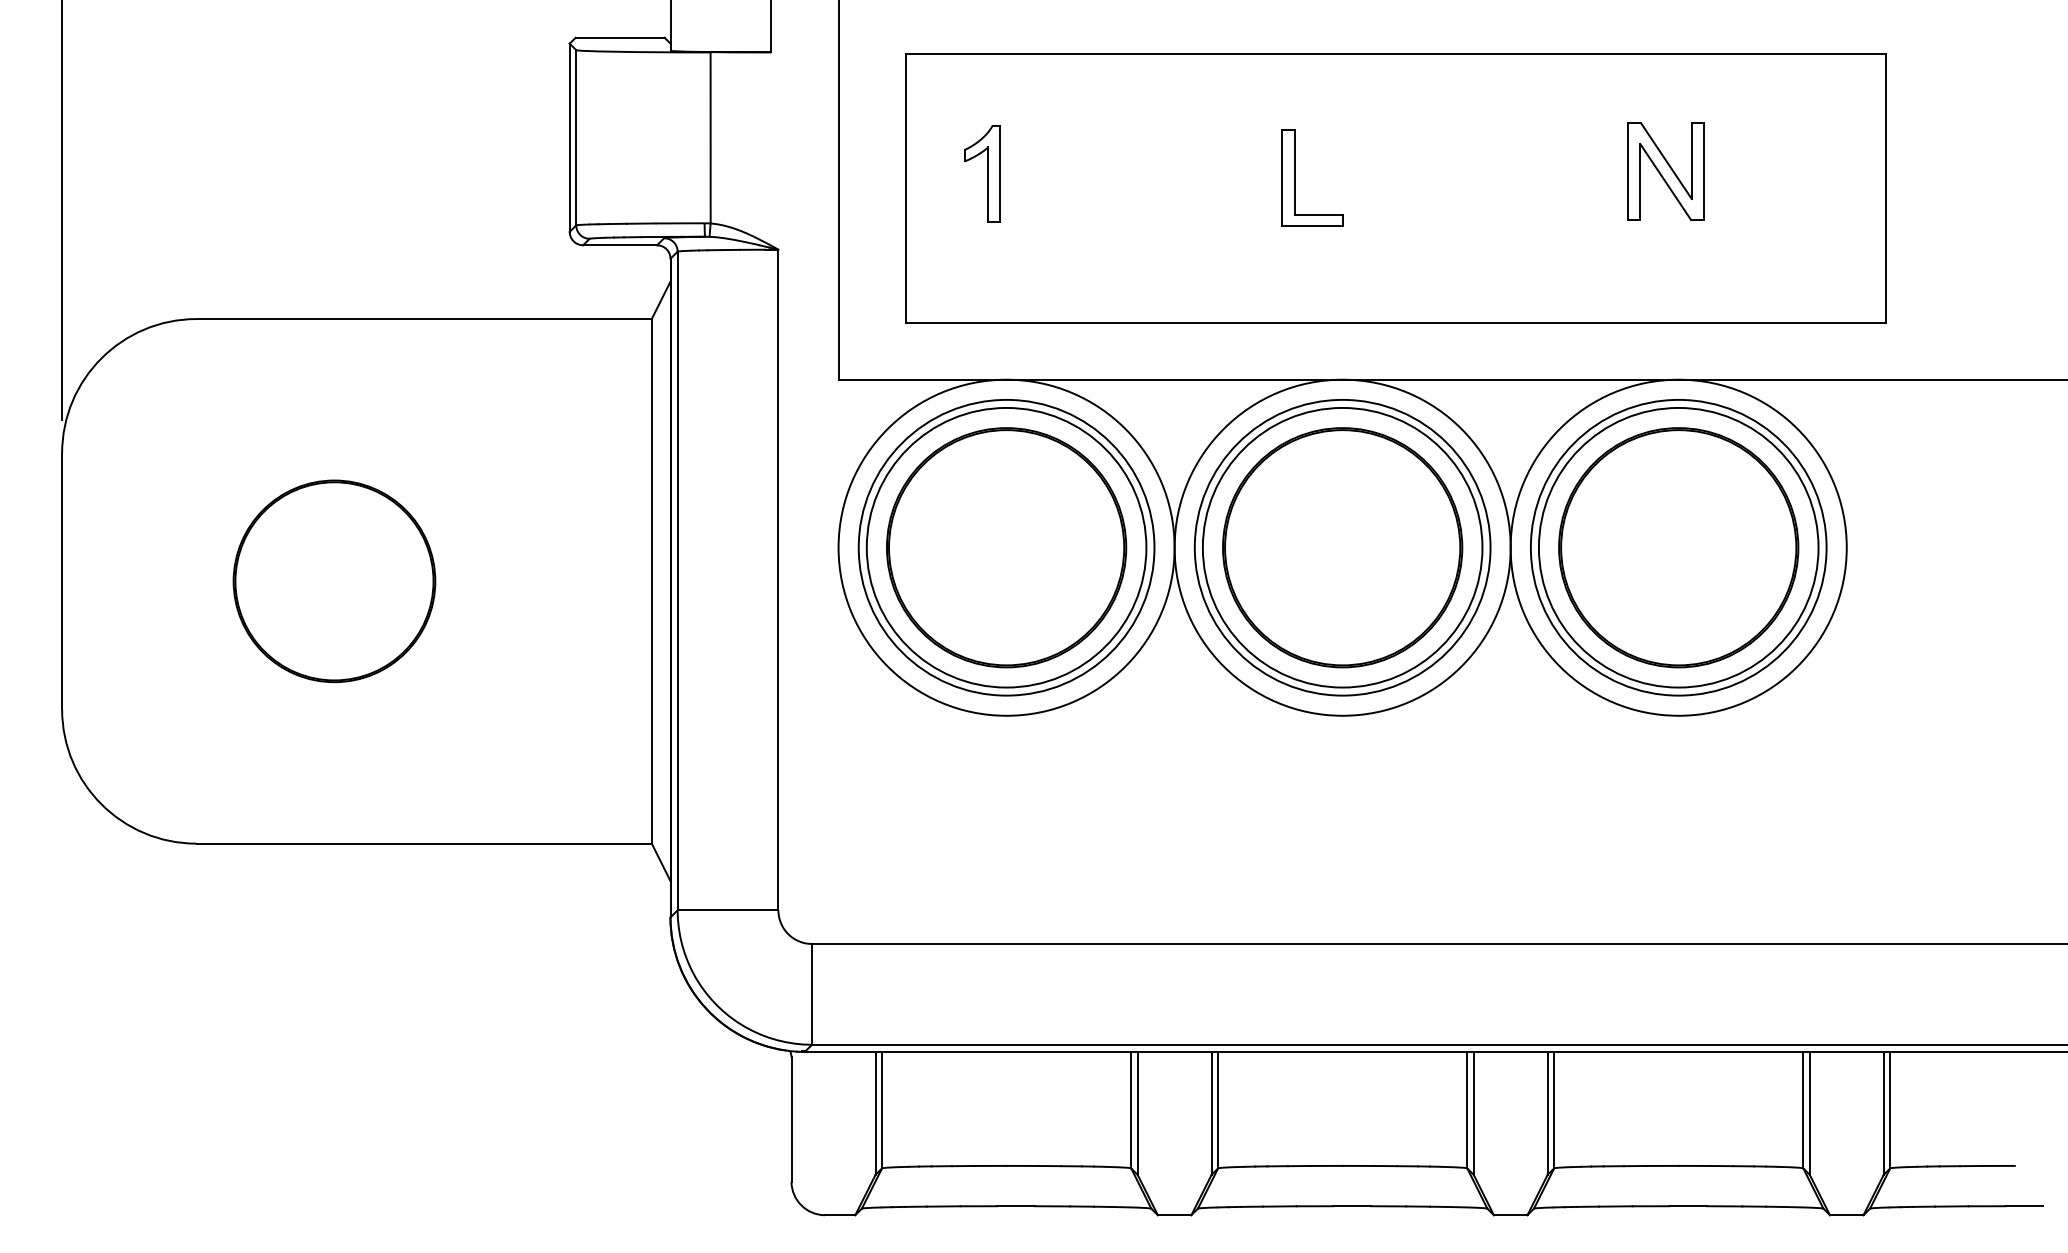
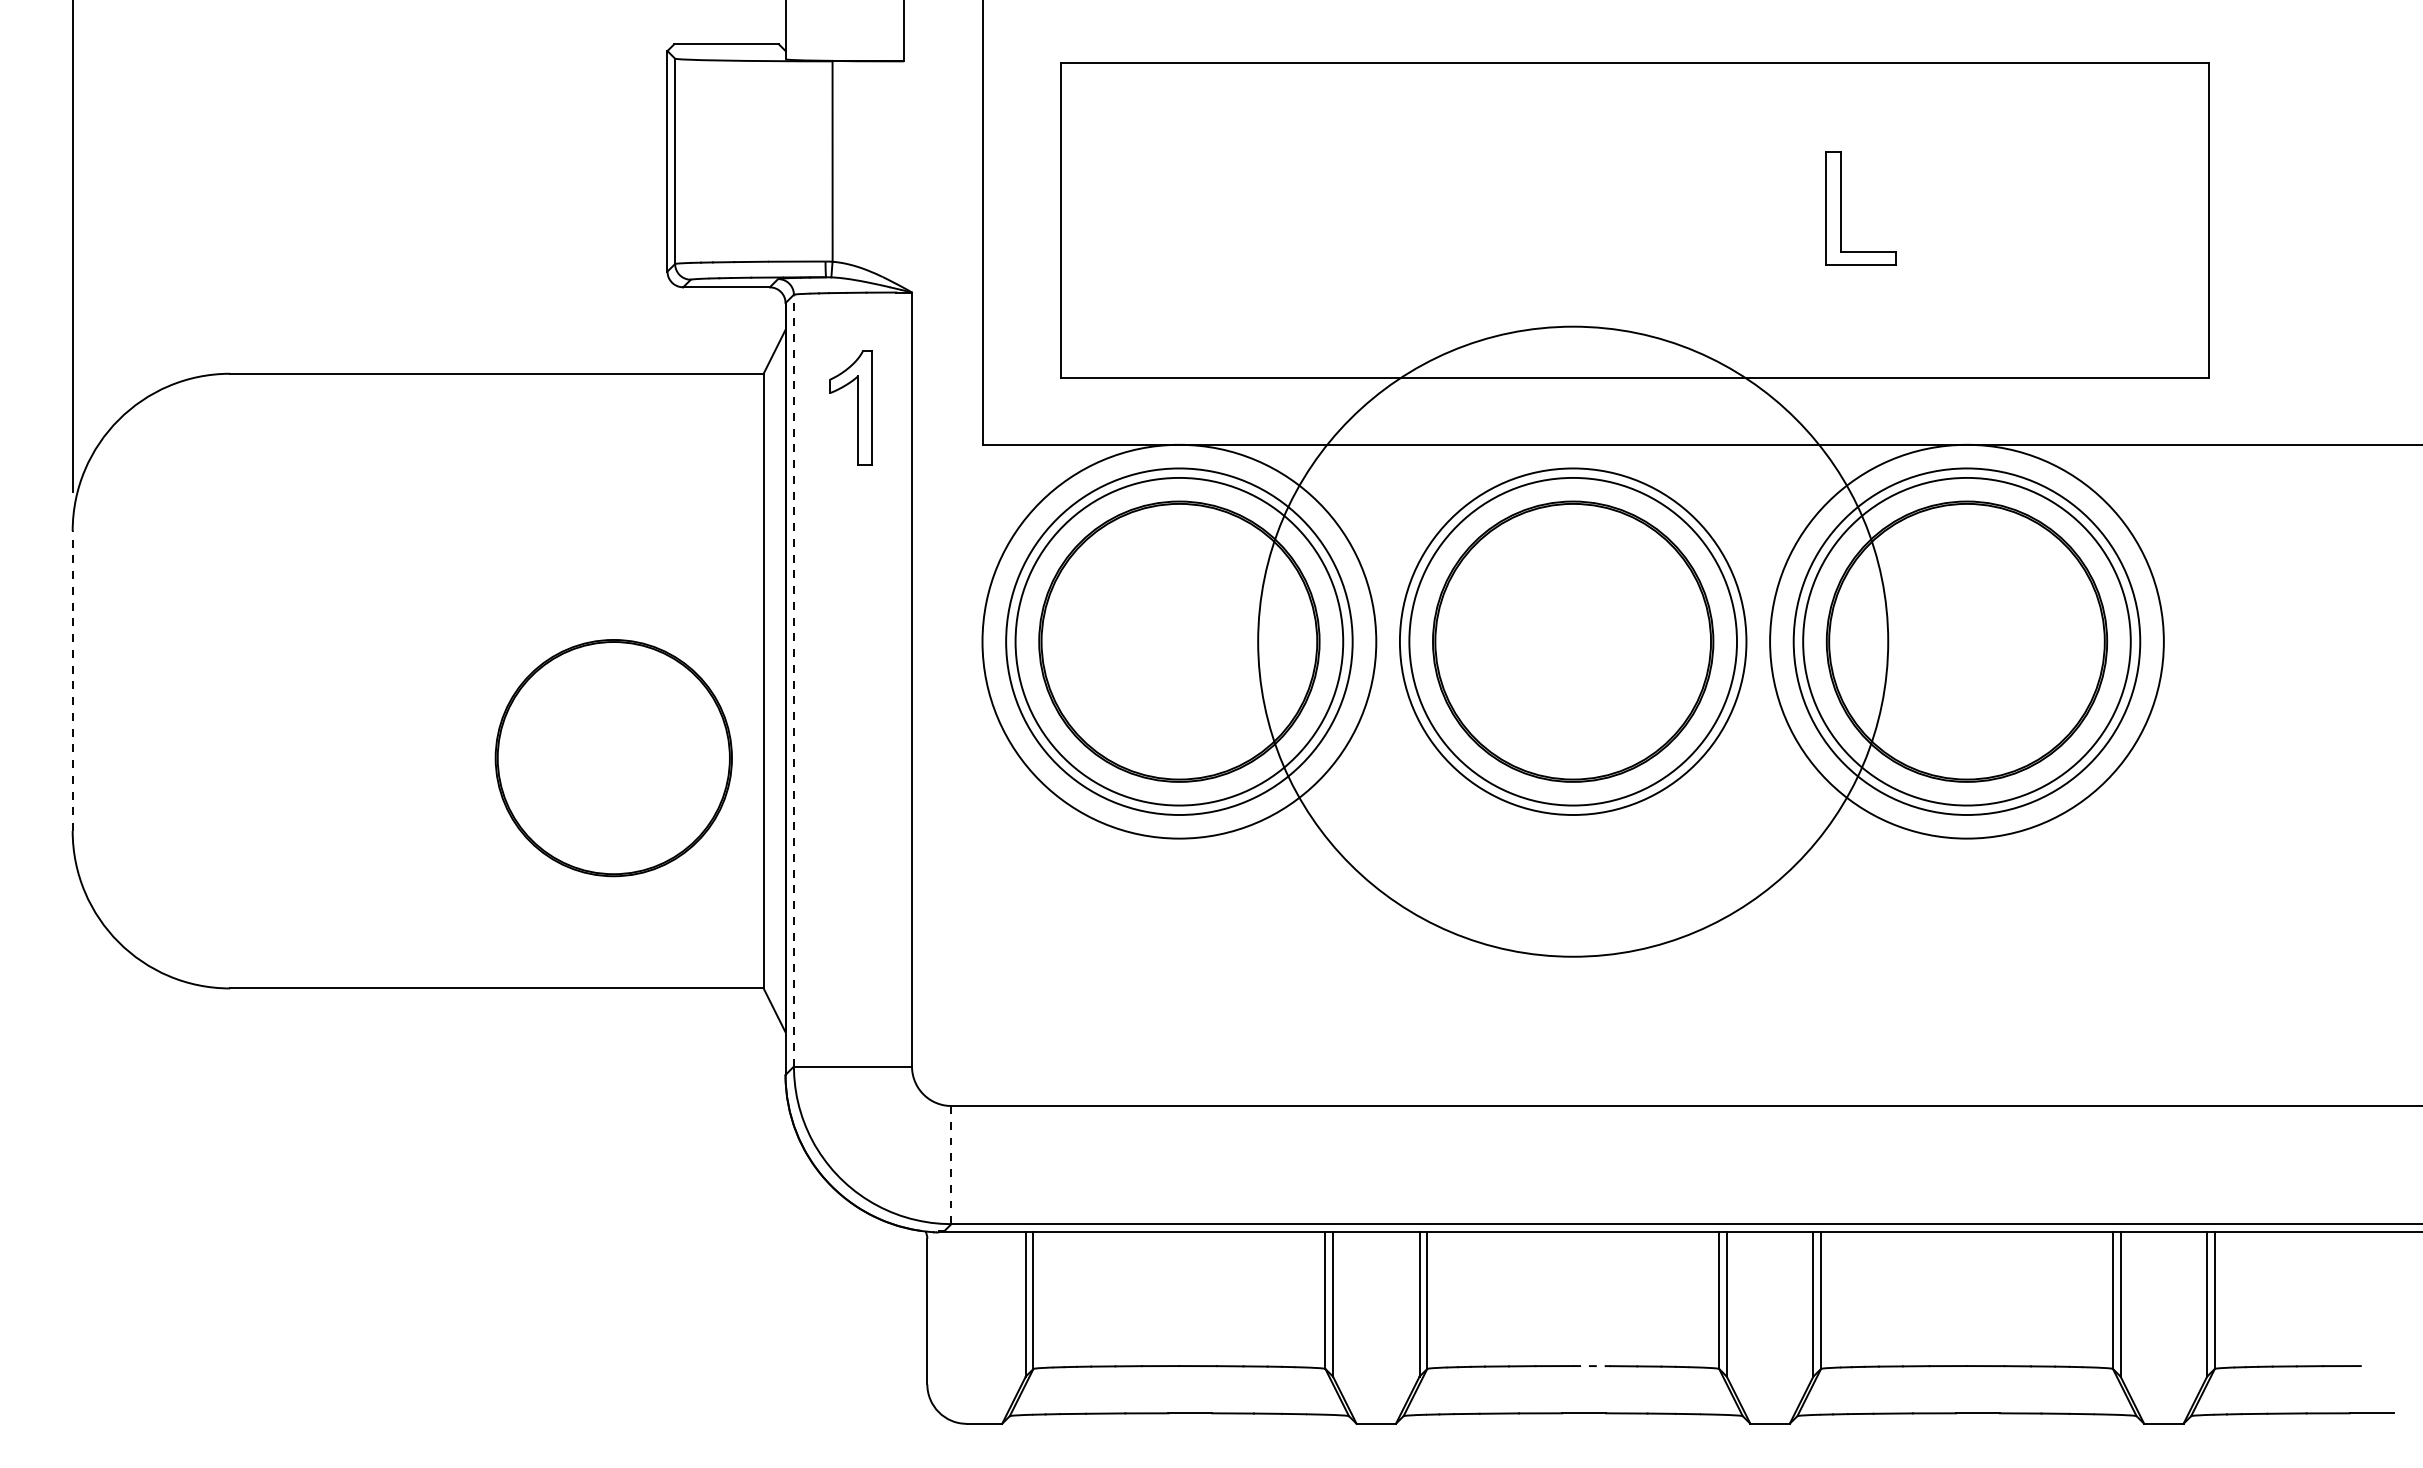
part: (1666, 171) -> (1952, 200), removed
part: (987, 173) -> (857, 407), moved
part: (1295, 178) -> (1841, 208), moved
circle: (1342, 547) -> (1573, 641), size x1.6
line: (677, 580) -> (793, 680), solid -> dashed
line: (61, 581) -> (72, 681), solid -> dashed
part: (334, 581) -> (613, 758), moved
line: (812, 993) -> (951, 1164), solid -> dashed
line: (1358, 1166) -> (1591, 1366), solid -> dashed

